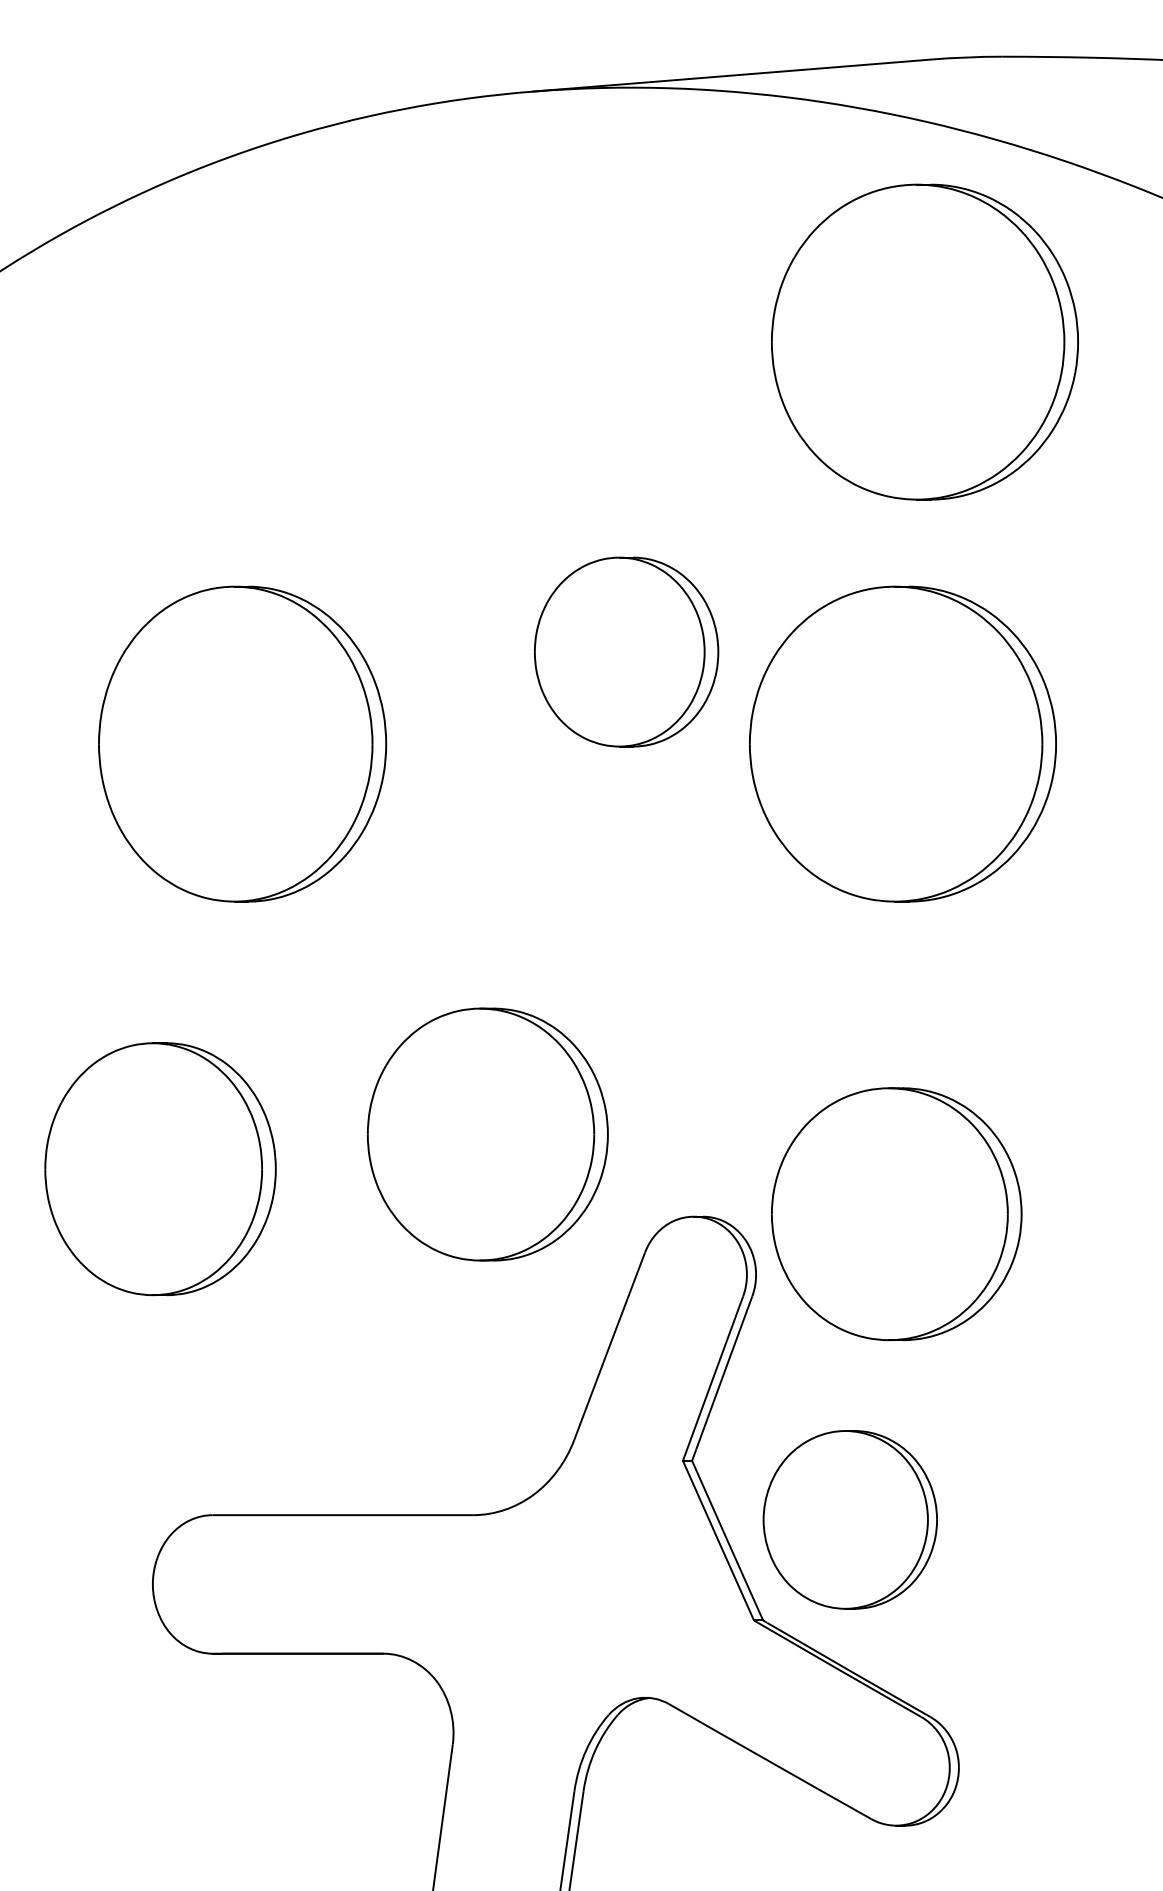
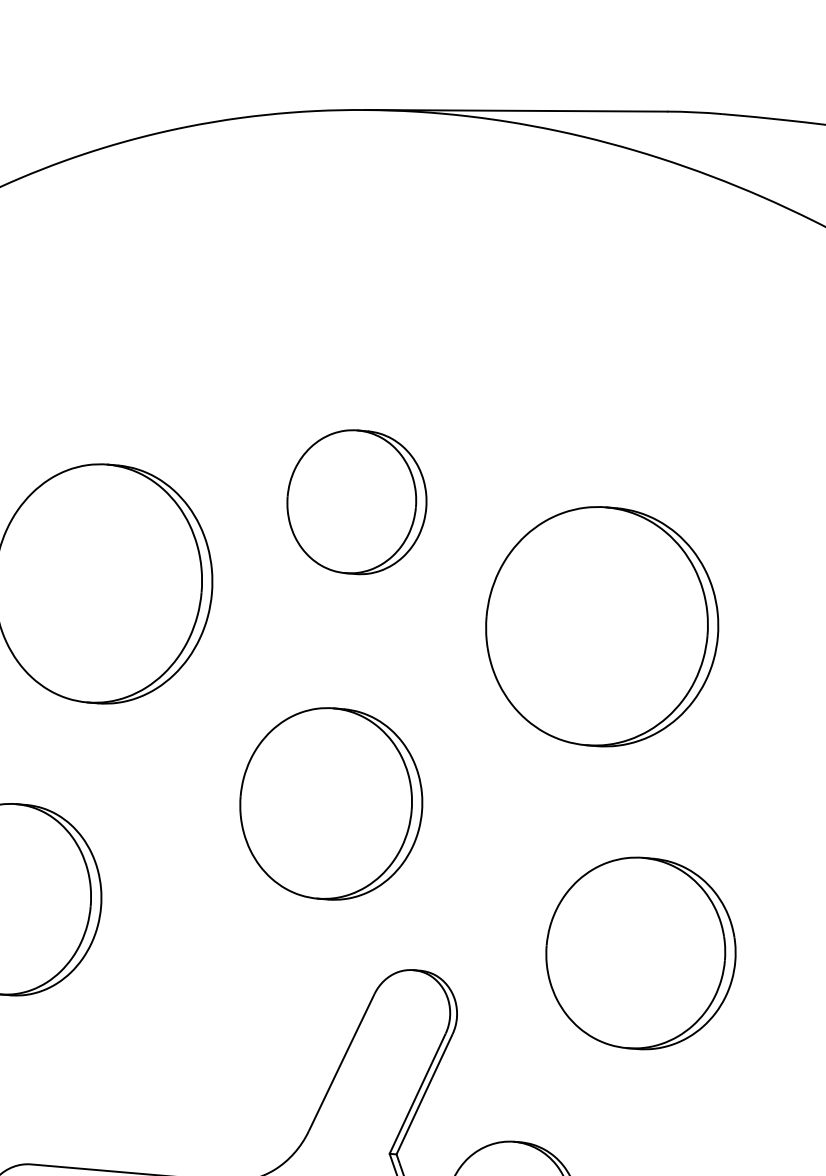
part: (924, 341) -> (644, 324), removed
part: (626, 651) -> (356, 501), moved
part: (487, 1134) -> (331, 803), moved
part: (896, 1214) -> (640, 953), moved

